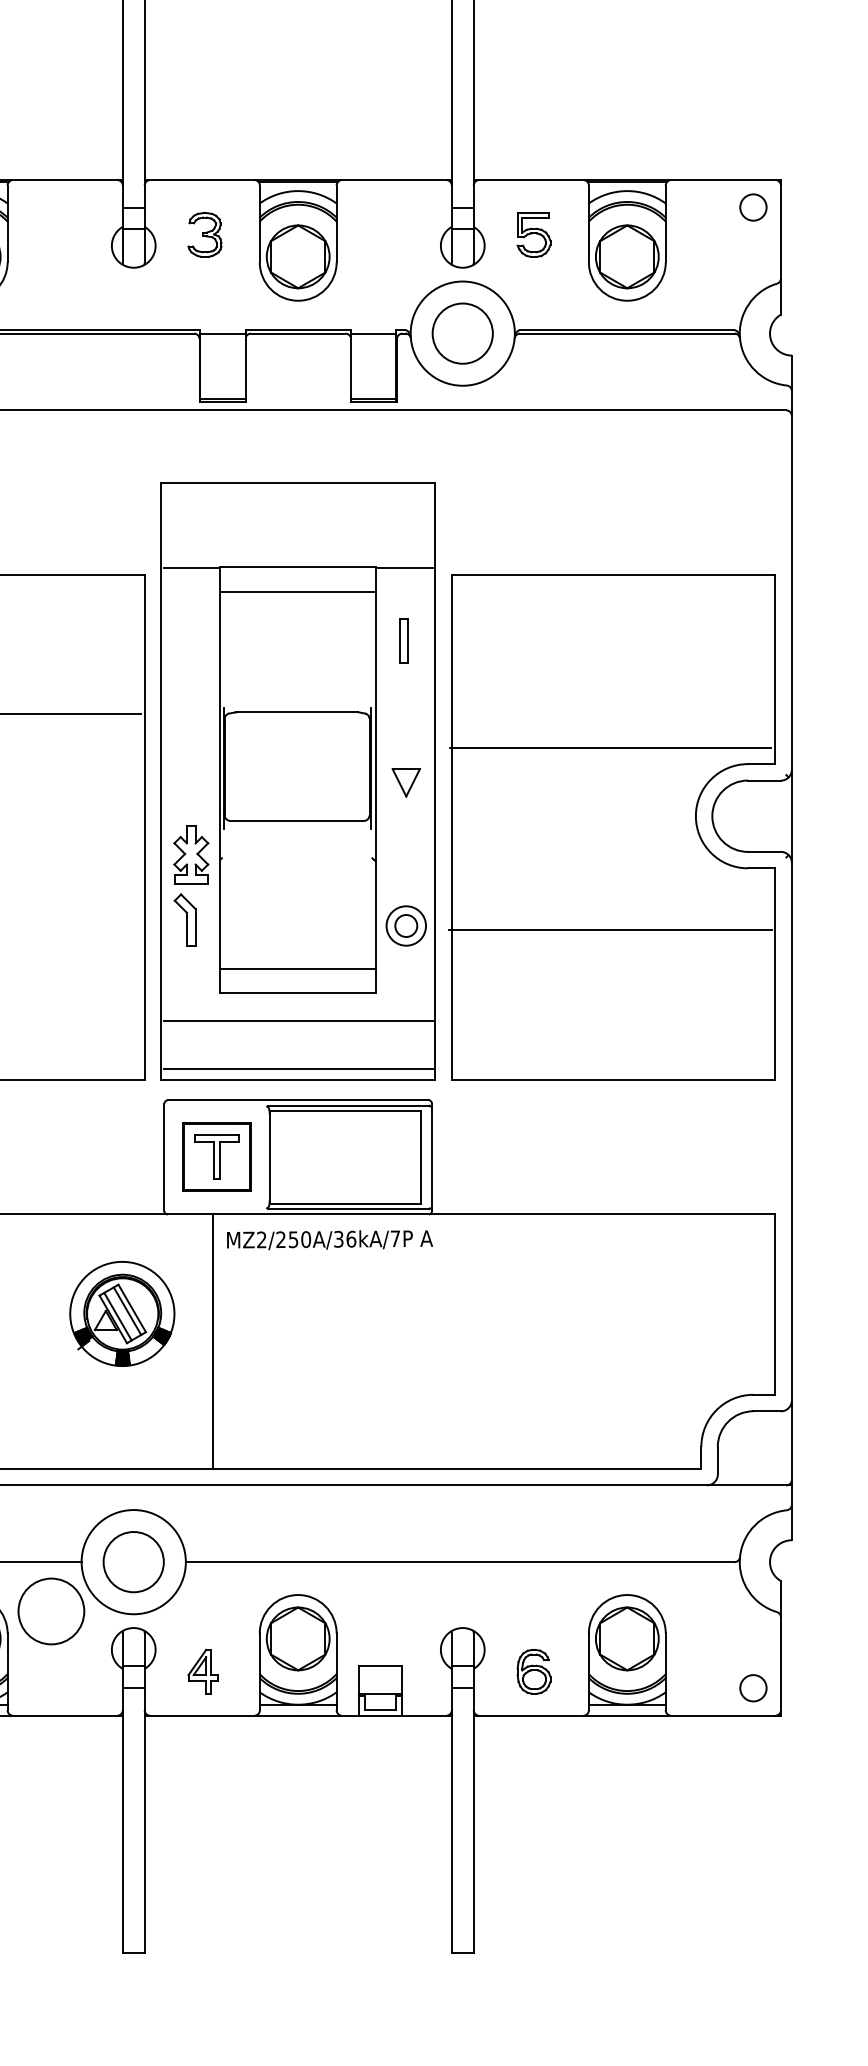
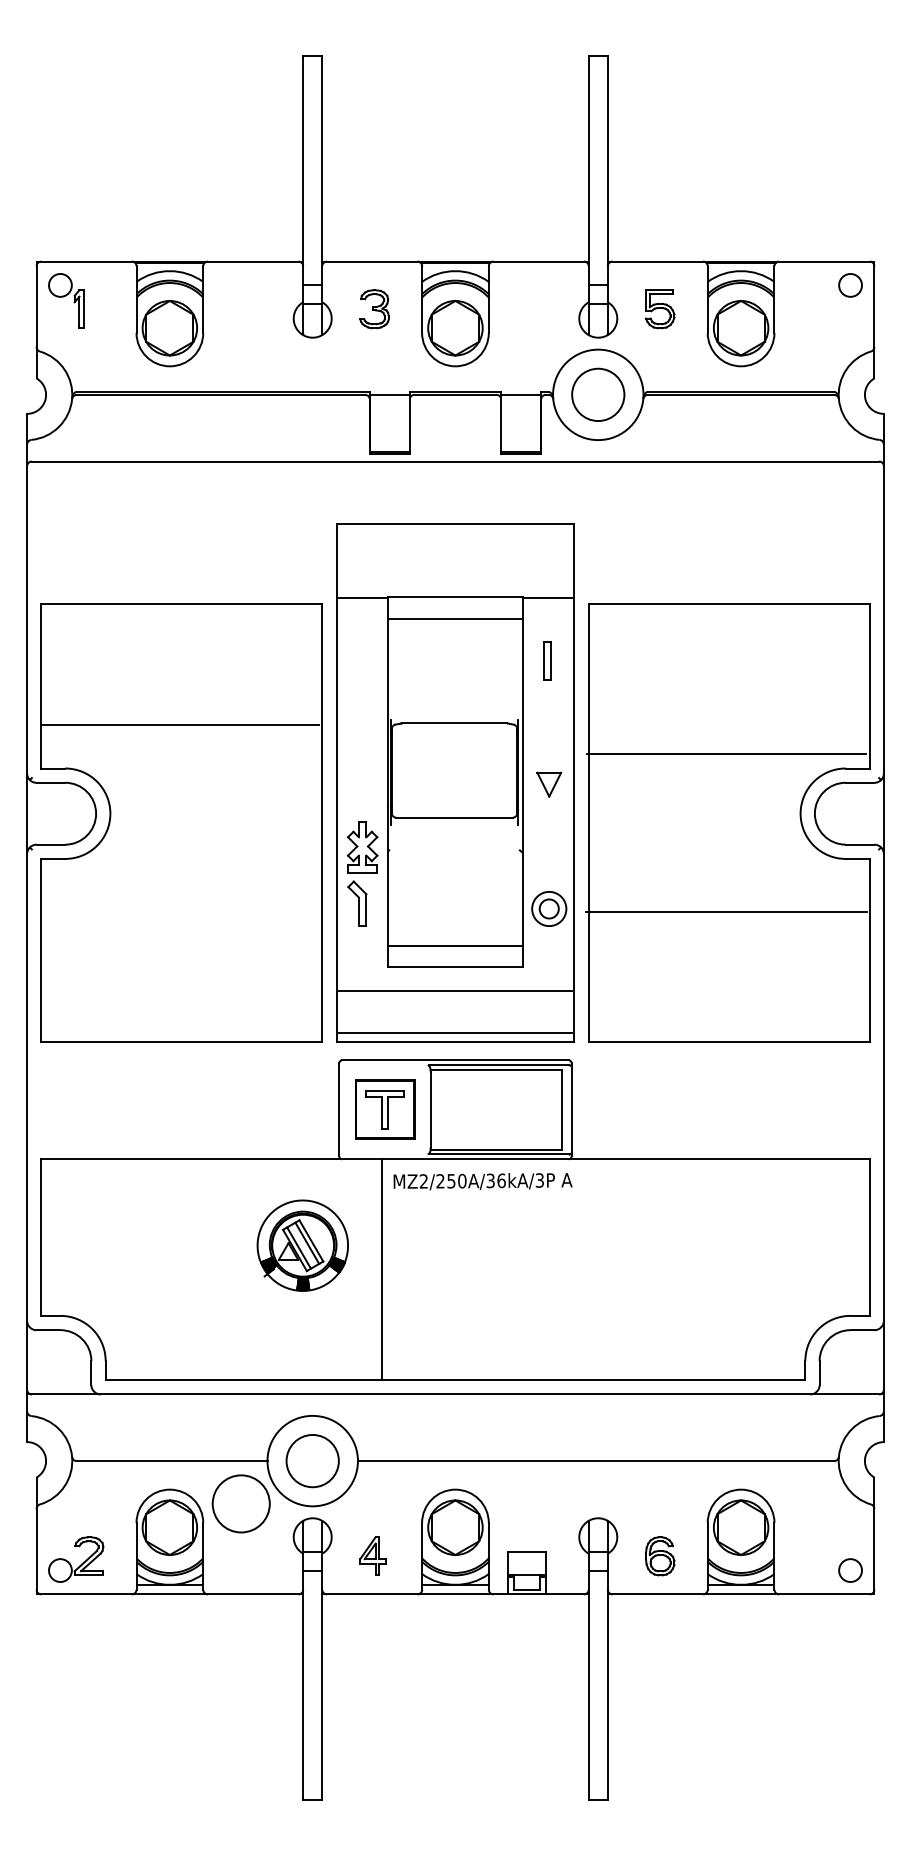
text: (395, 1238) -> (539, 1180), MZ2/250A/36kA/7P -> MZ2/250A/36kA/3P

